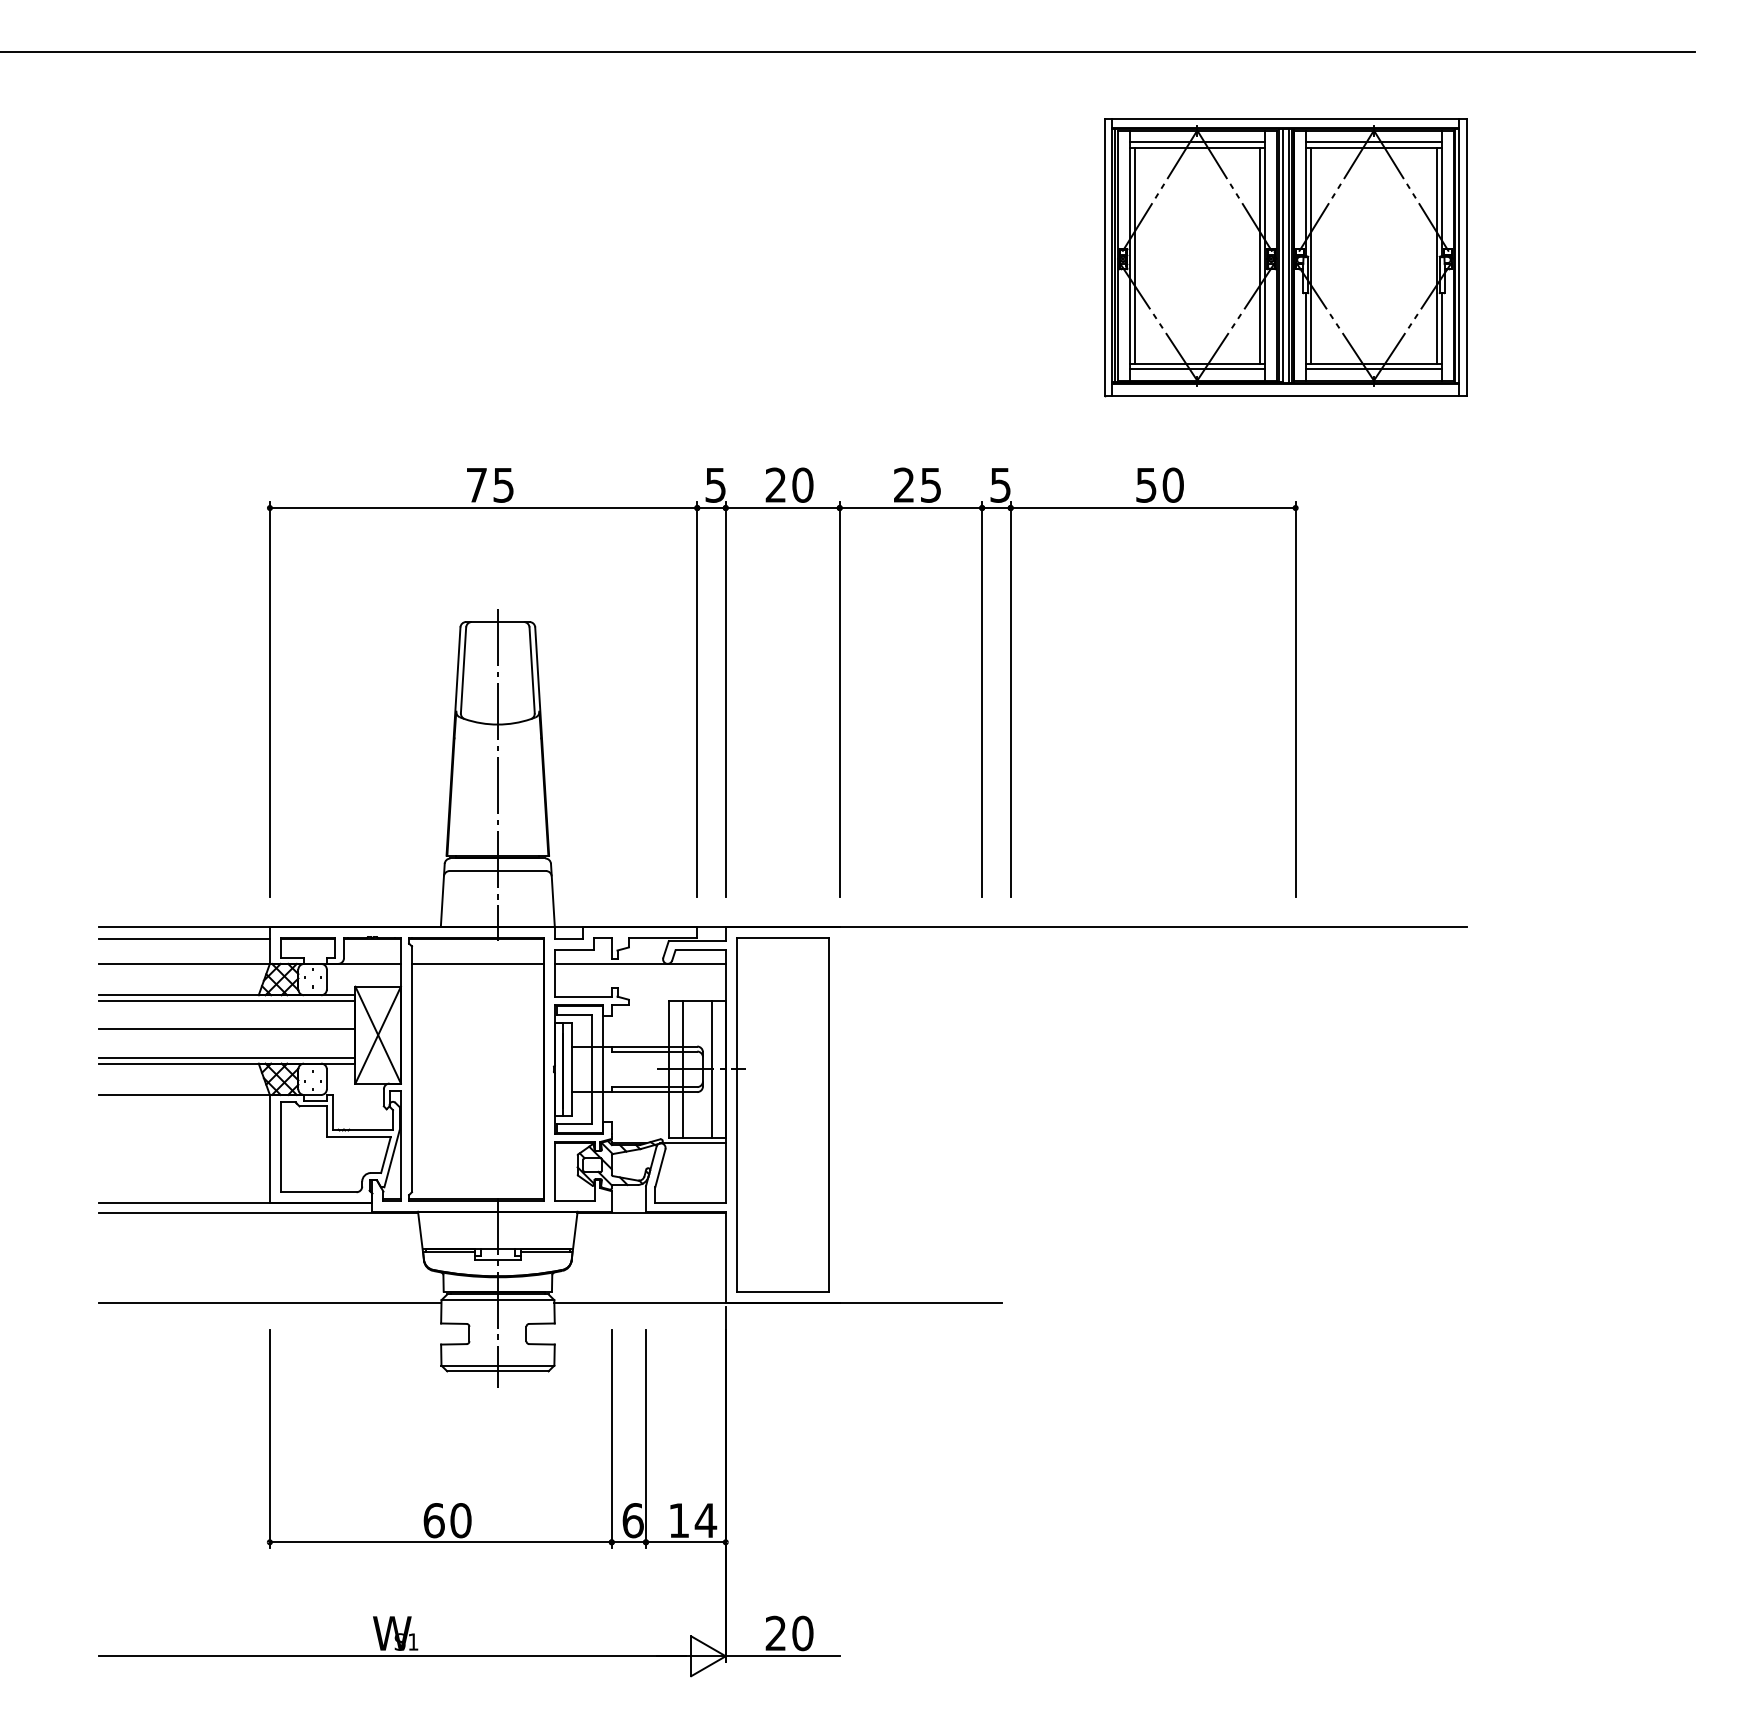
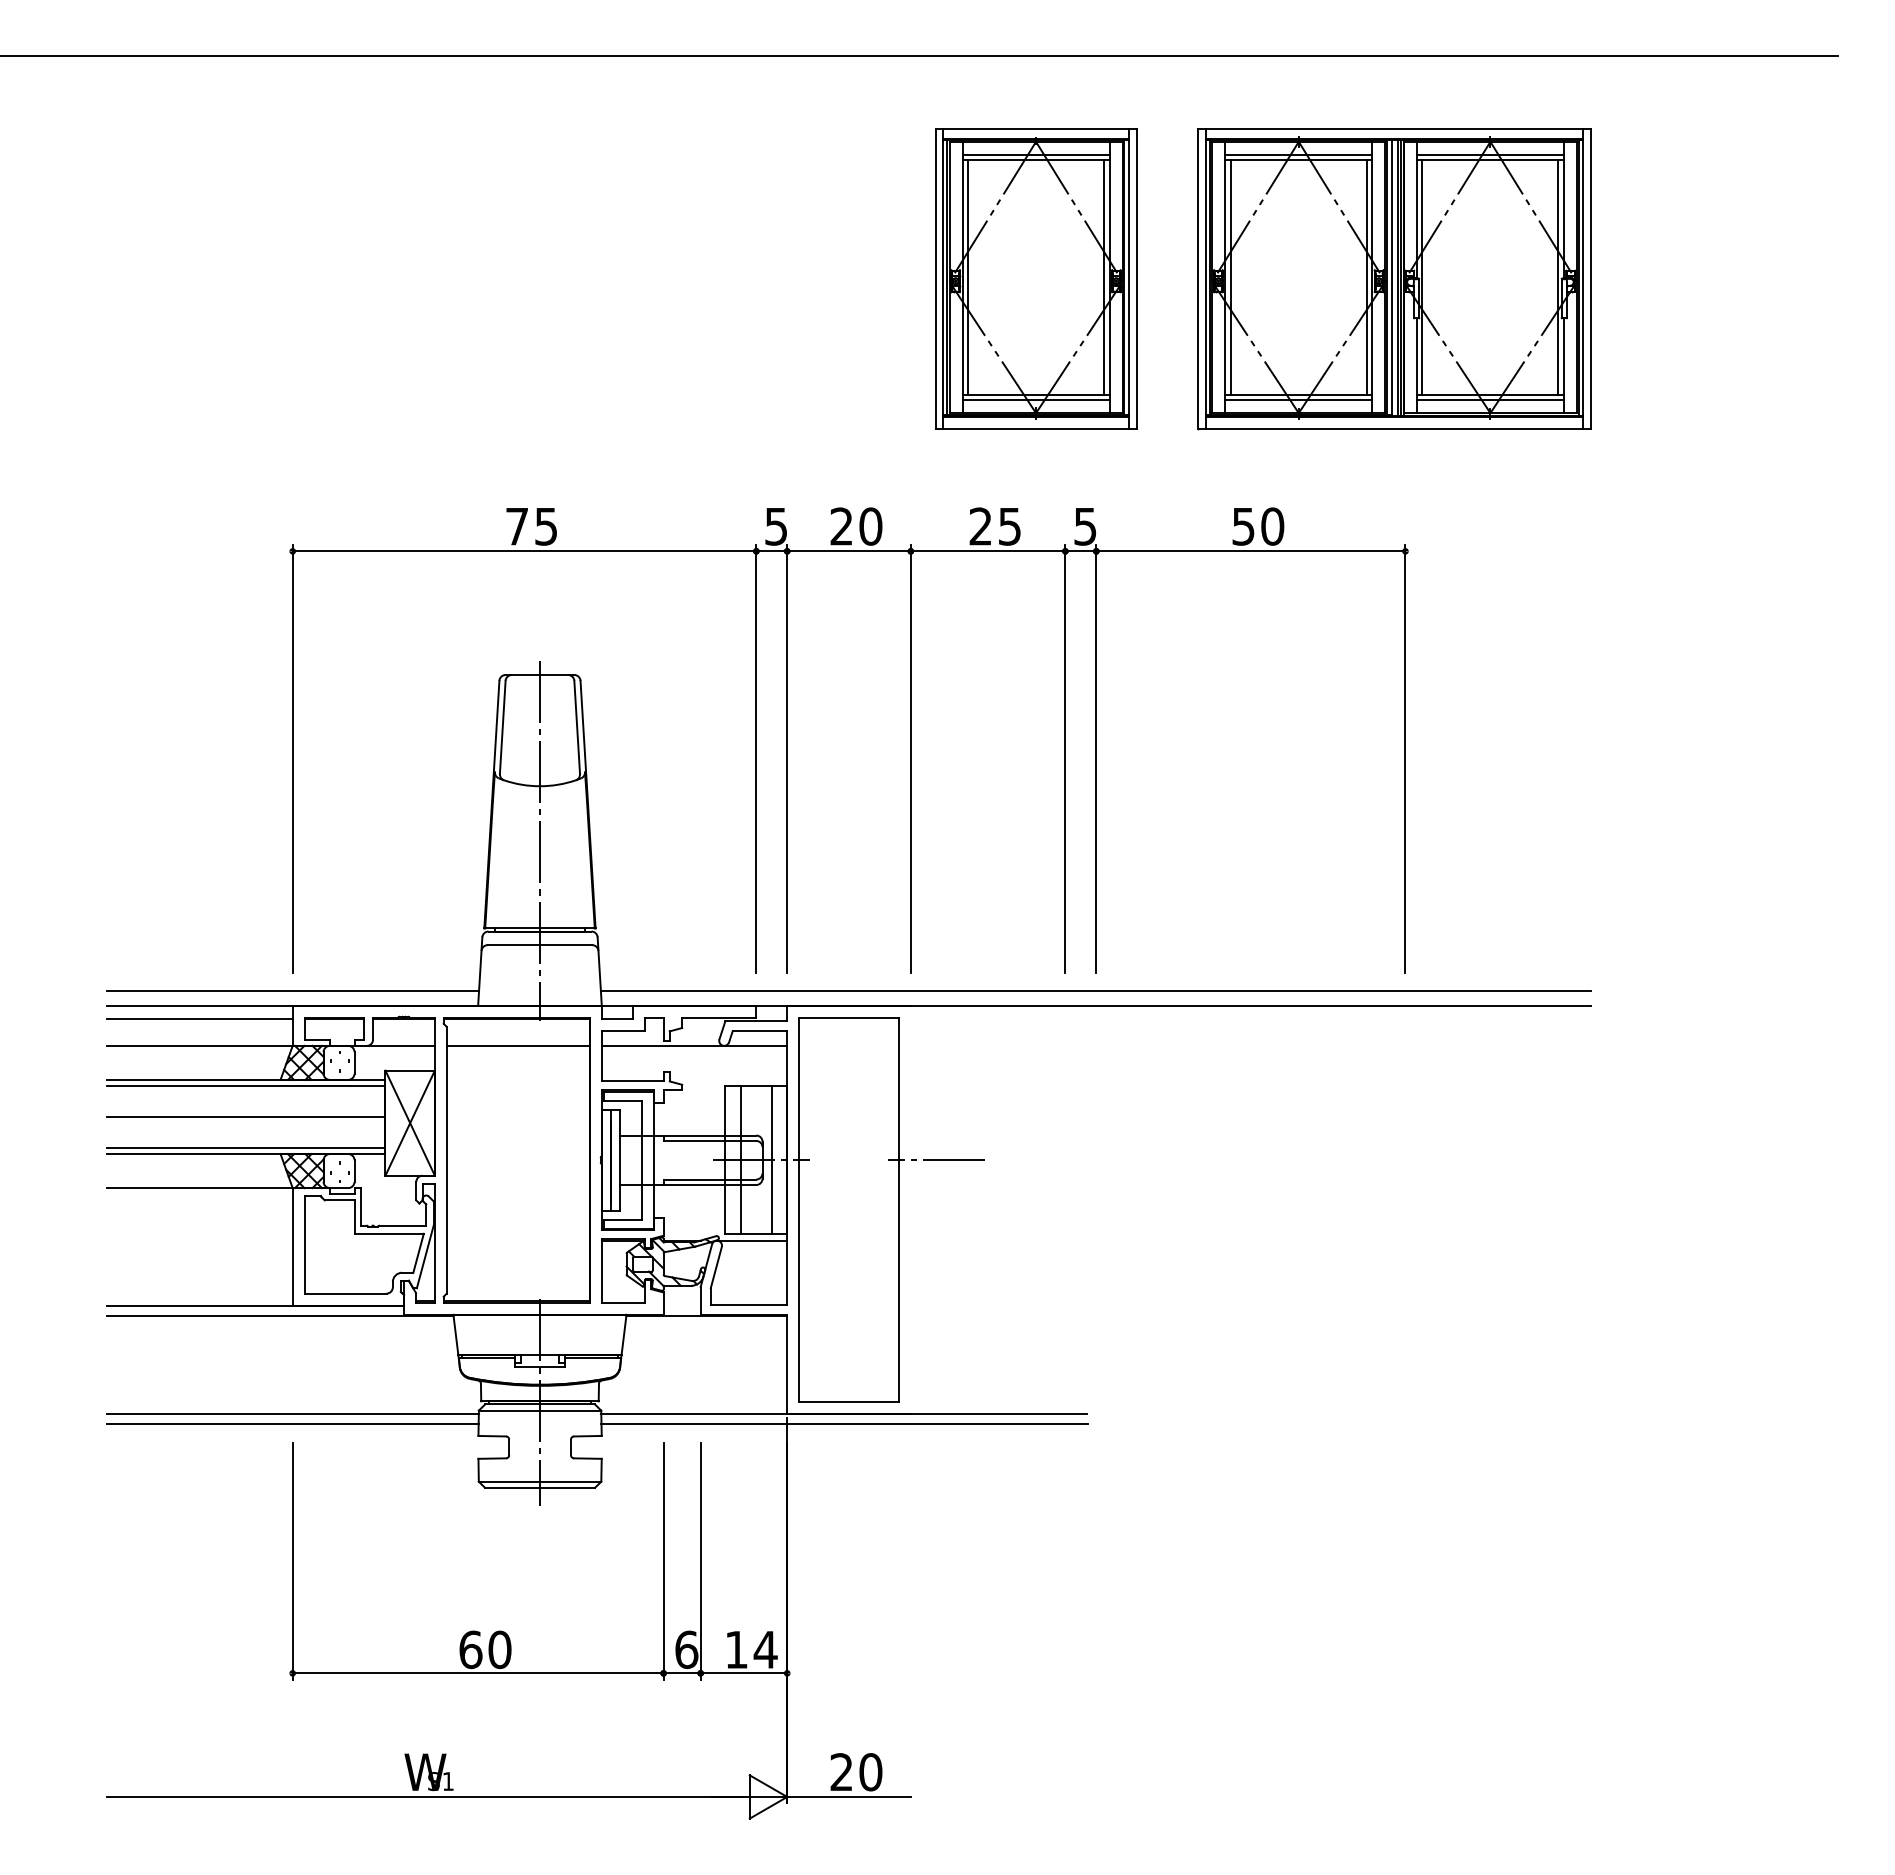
part: (955, 256) -> (1036, 278), added
line: (270, 913) -> (293, 991), added
line: (1009, 913) -> (1095, 991), added
line: (863, 1069) -> (936, 1160), added
line: (269, 1312) -> (292, 1424), added
line: (778, 1312) -> (844, 1424), added

